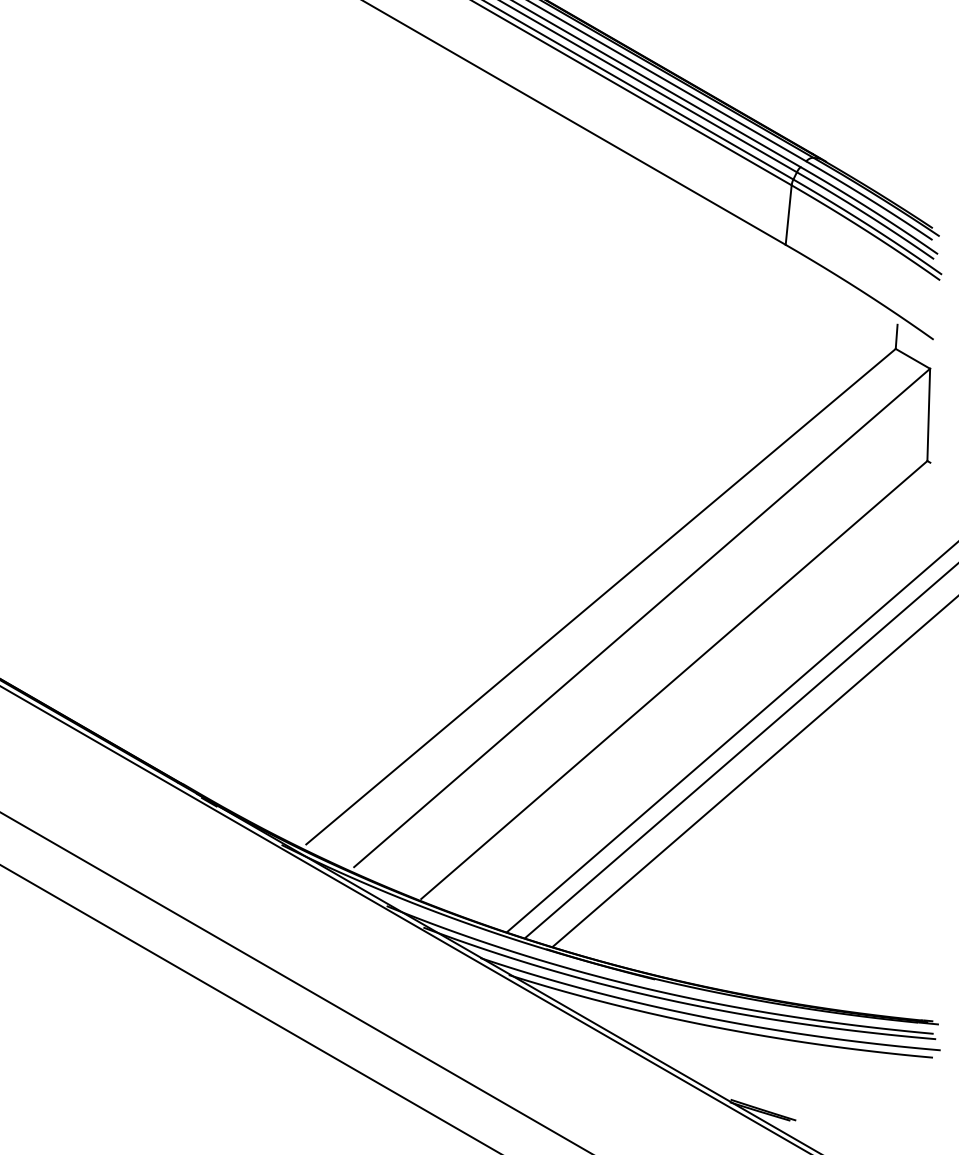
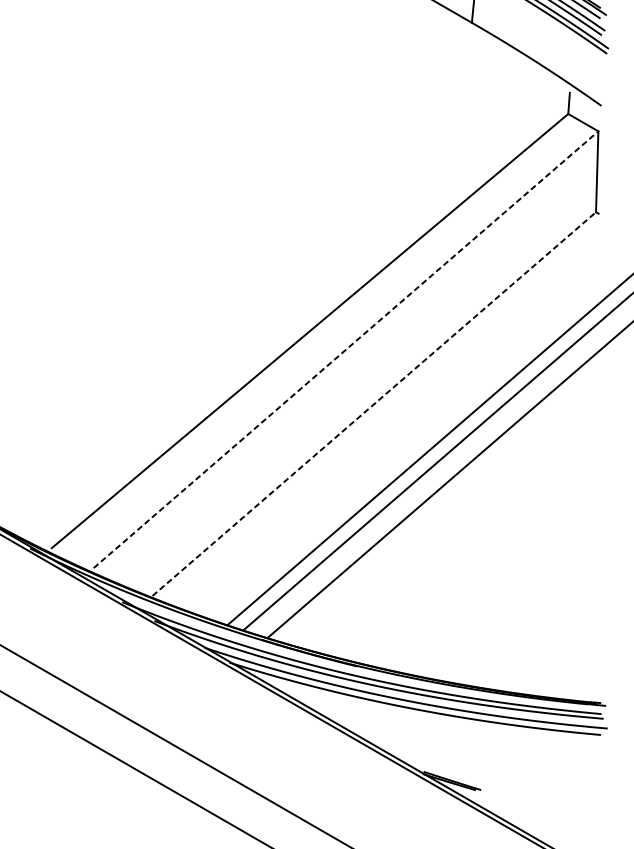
line: (642, 617) -> (346, 349), solid -> dashed
line: (674, 680) -> (374, 404), solid -> dashed

